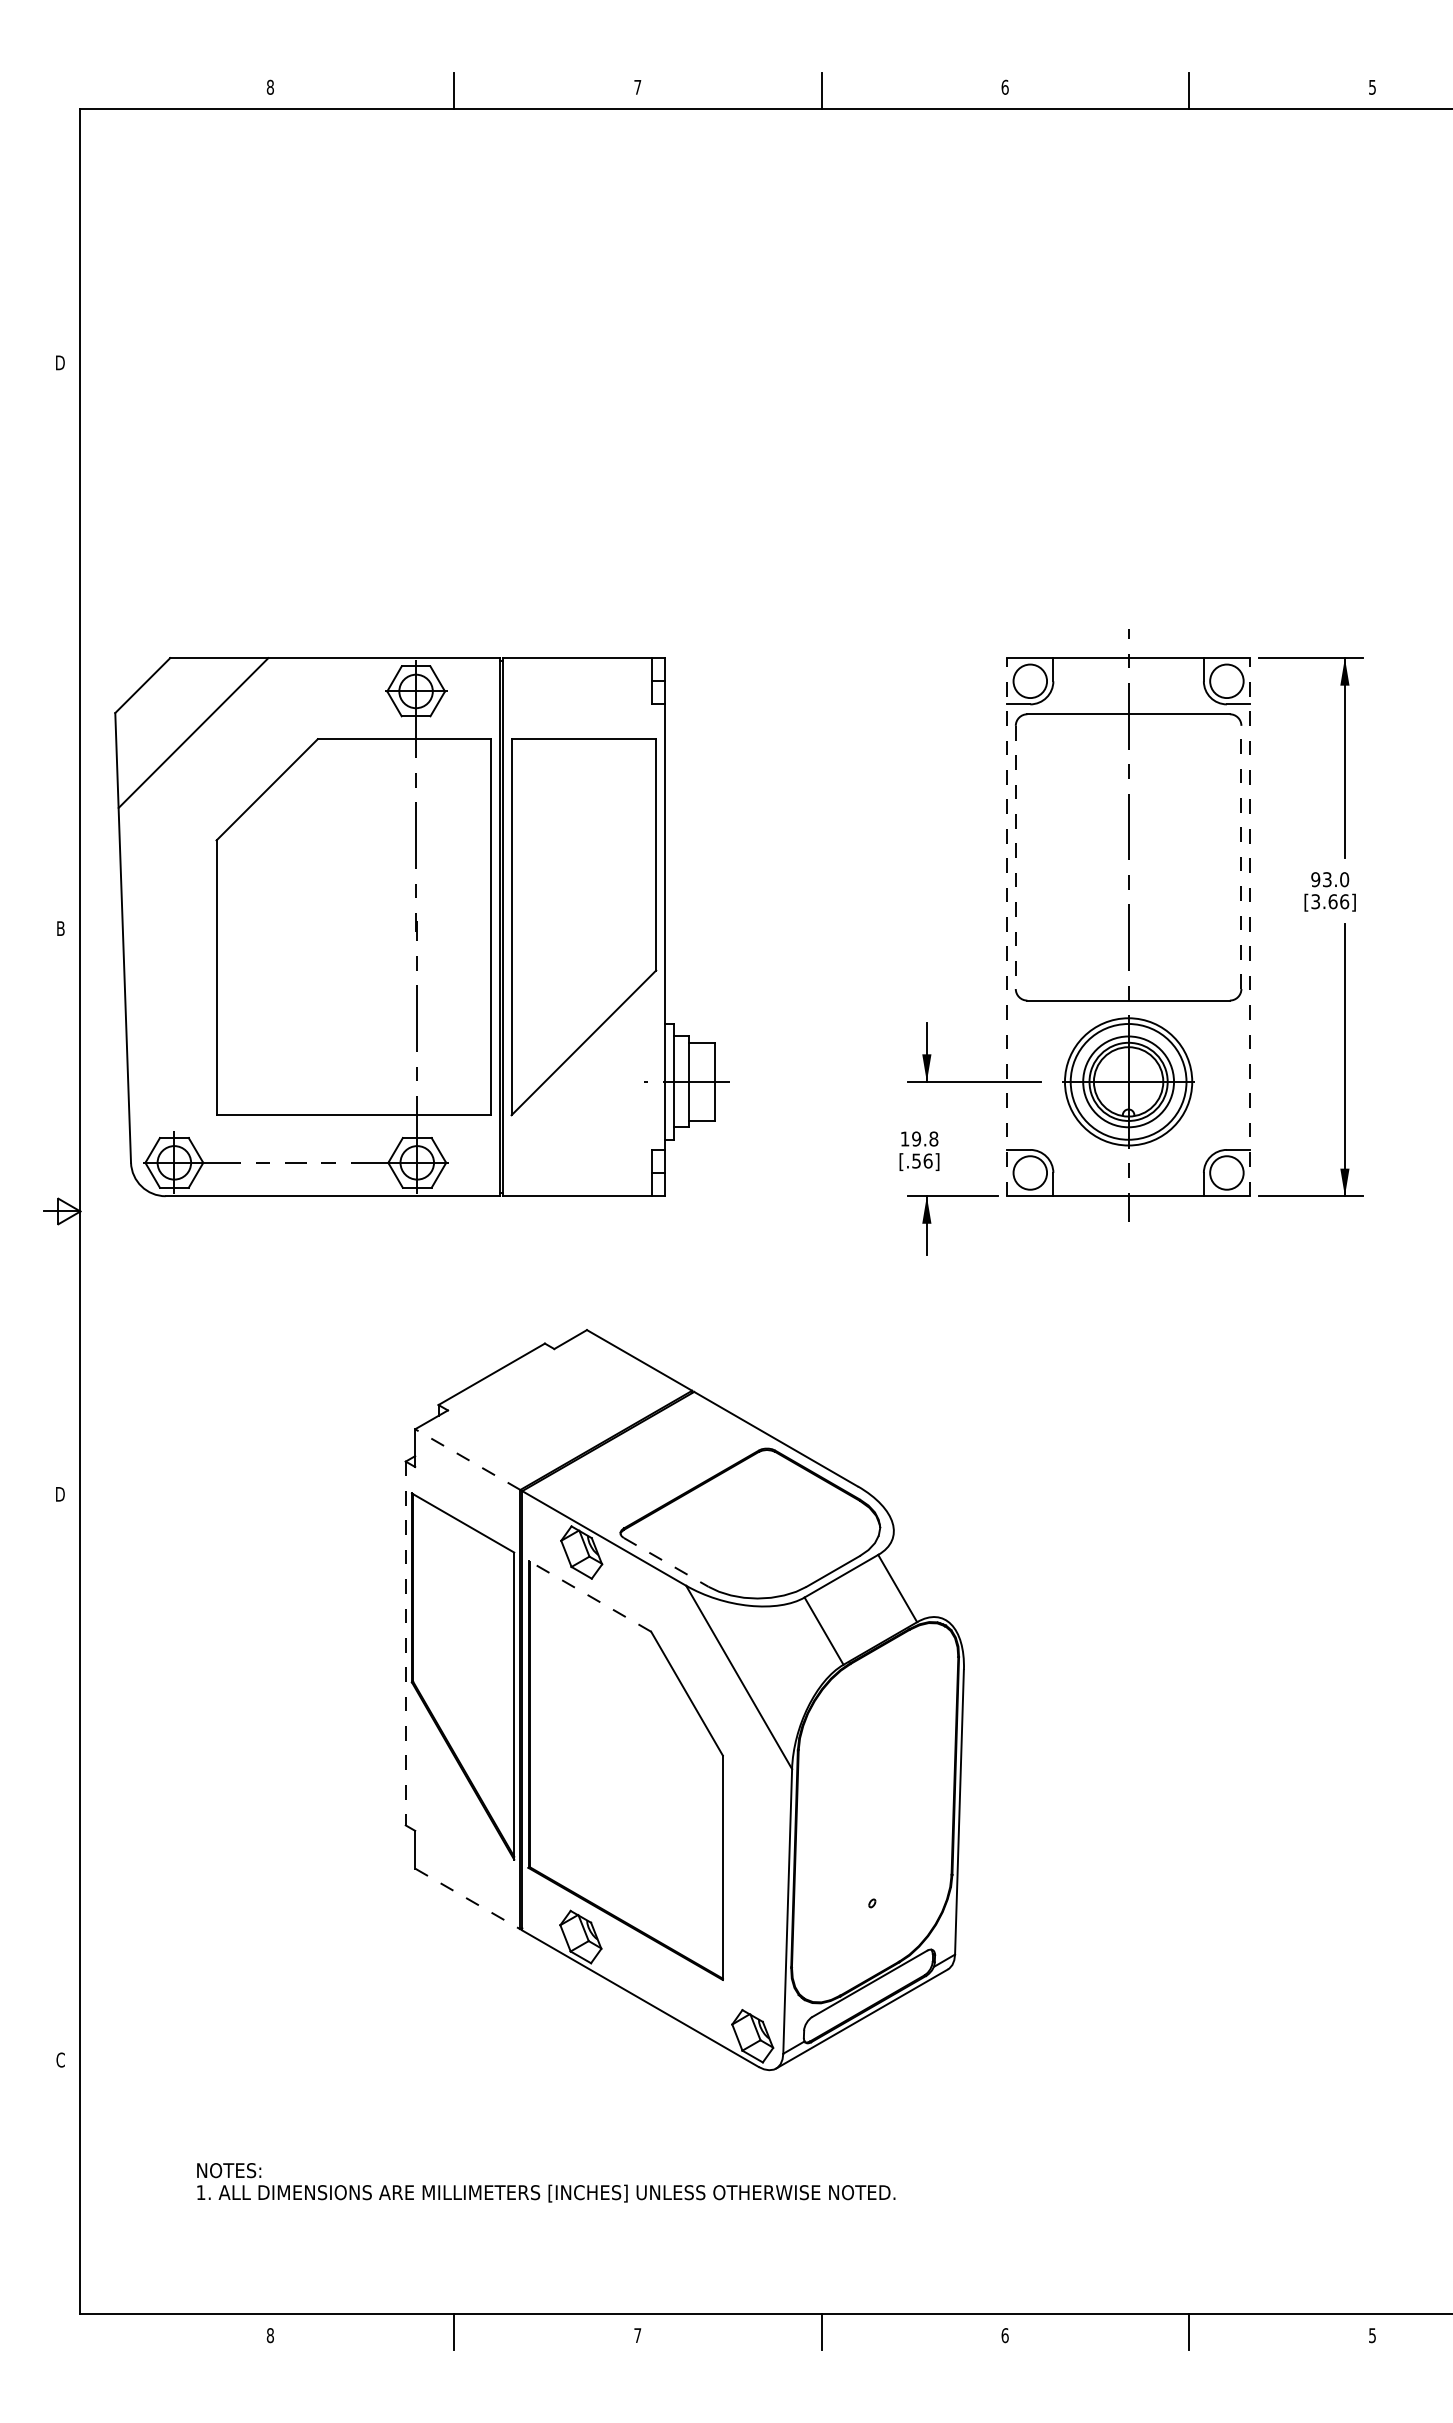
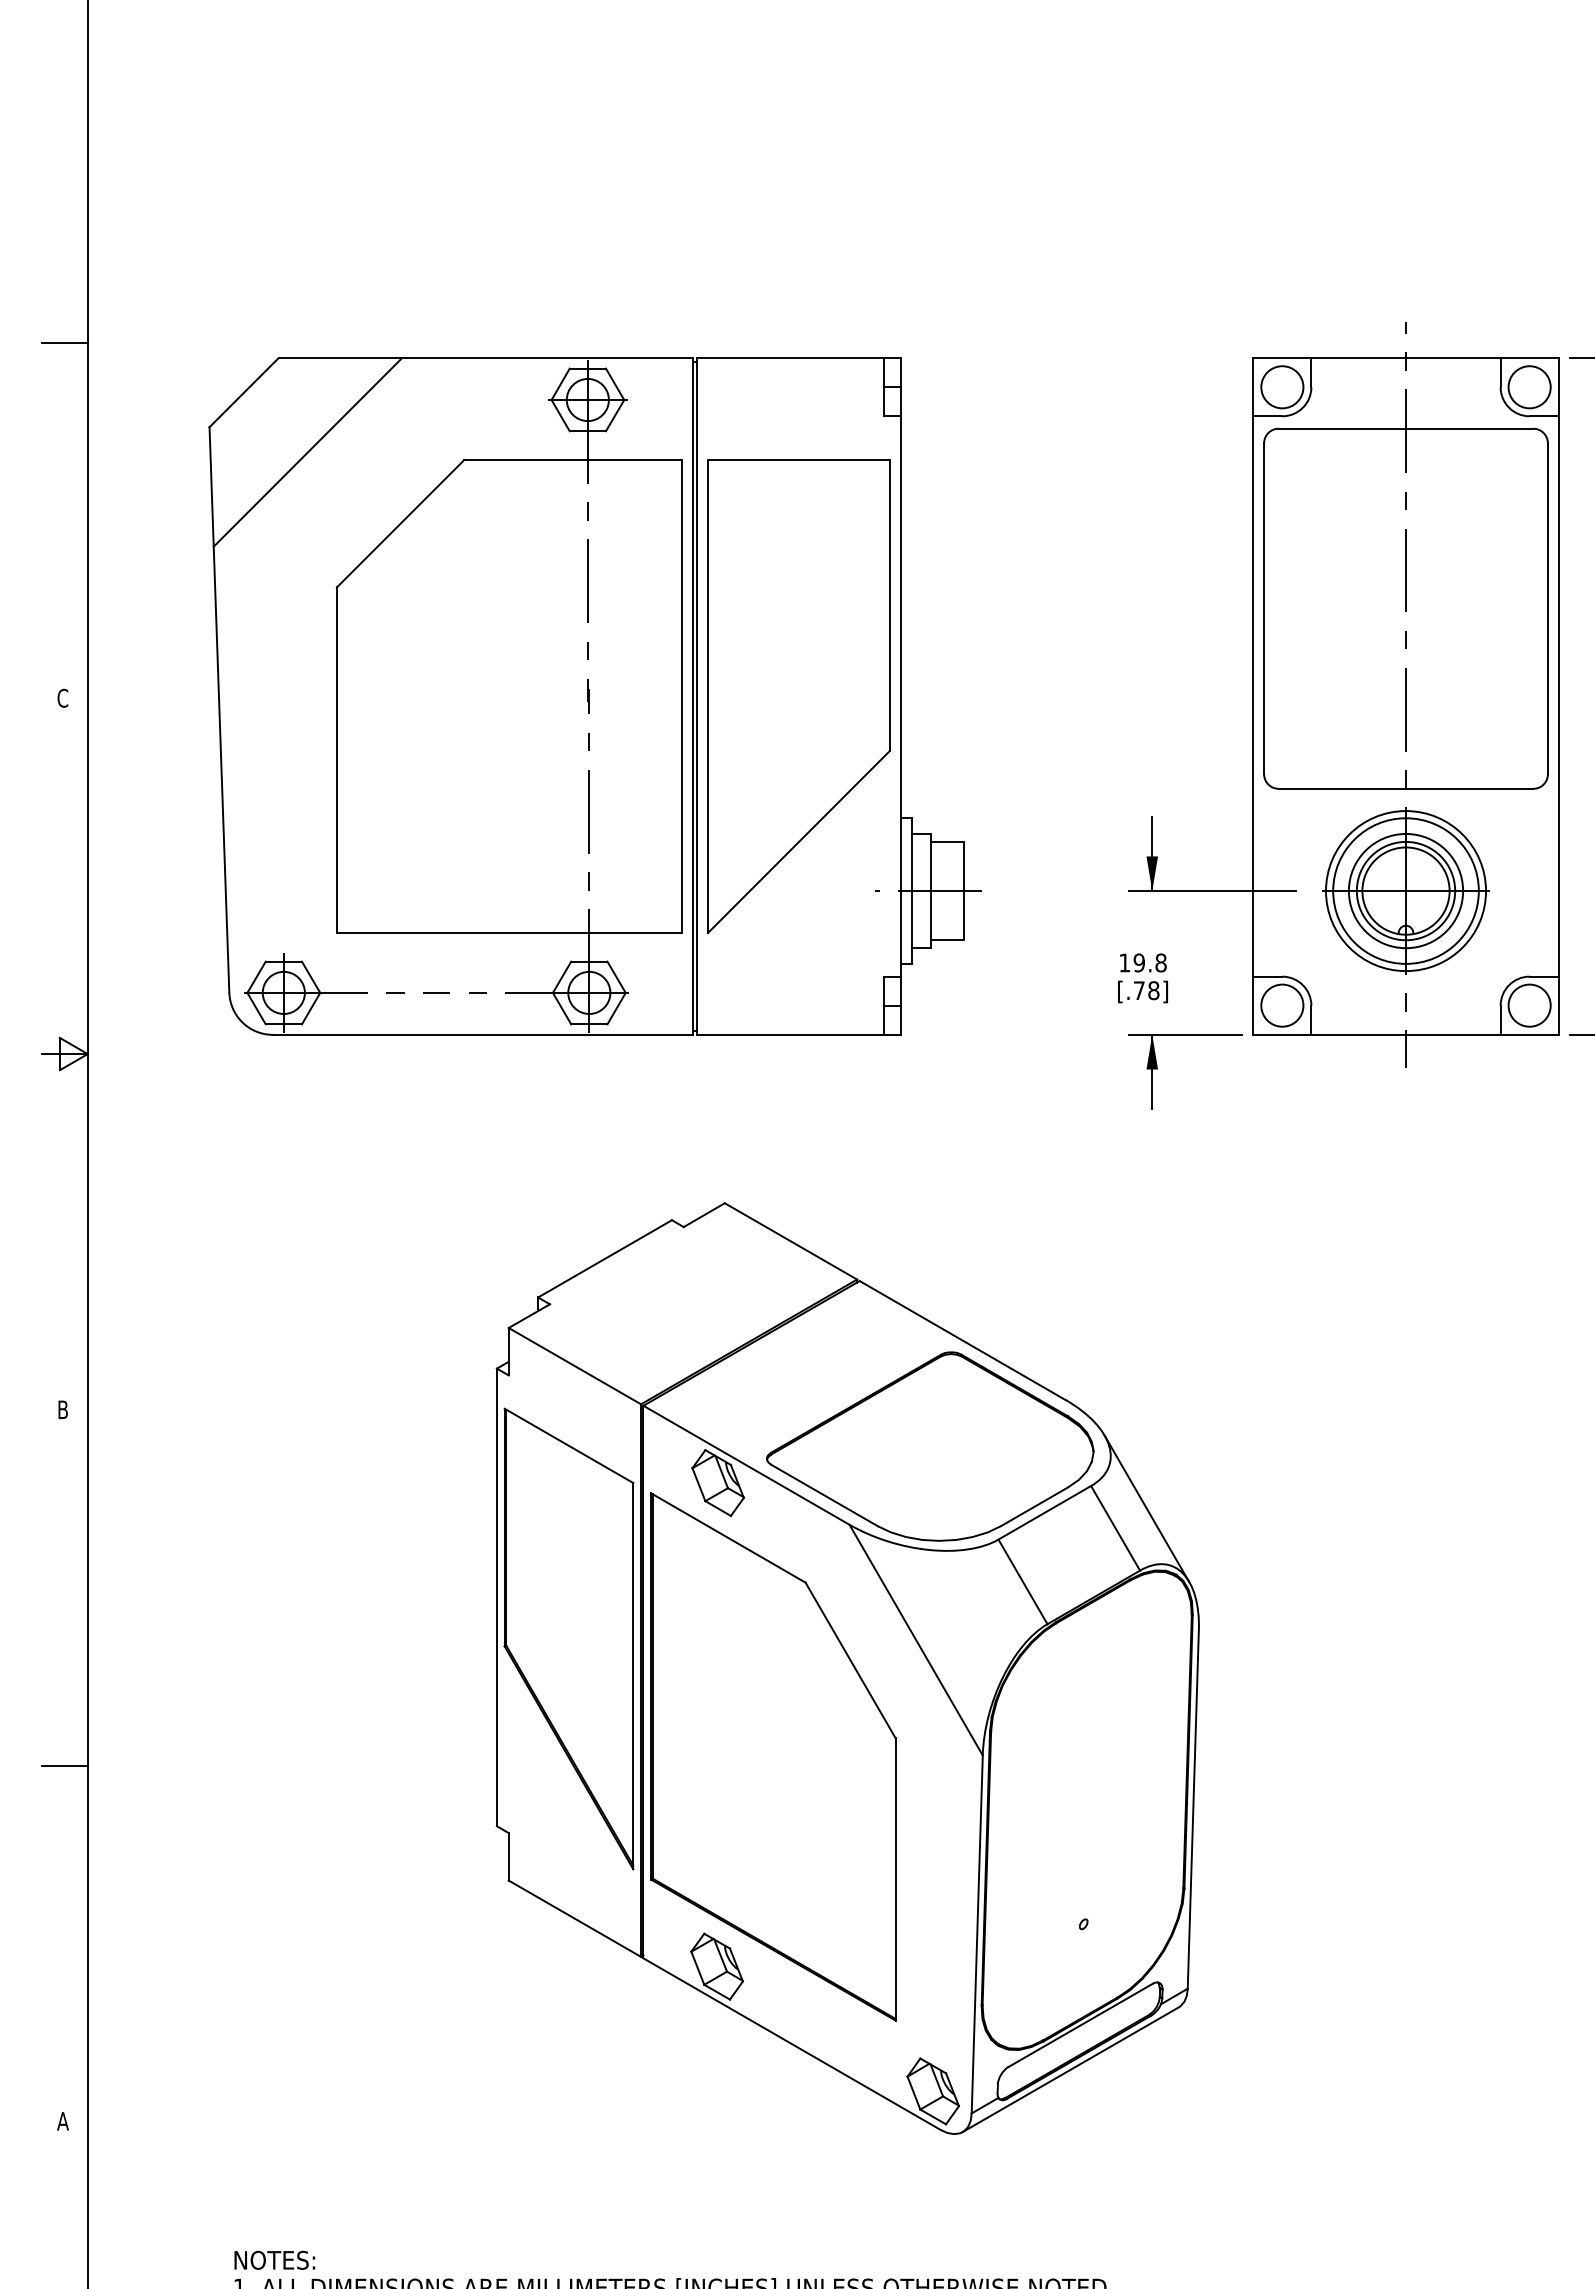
line: (61, 645) -> (63, 342), added
line: (1015, 857) -> (1263, 608), dashed -> solid
line: (1241, 857) -> (1547, 608), dashed -> solid
line: (1007, 926) -> (1253, 695), dashed -> solid
line: (1250, 926) -> (1559, 695), dashed -> solid
part: (421, 927) -> (594, 696), moved
text: (60, 928) -> (62, 698), B -> C
text: (922, 1160) -> (1146, 989), [.56] -> [.78]
line: (467, 1459) -> (574, 1366), dashed -> solid
text: (60, 1494) -> (62, 1410), D -> B
line: (666, 1562) -> (824, 1495), dashed -> solid
line: (922, 1572) -> (1146, 1508), added
line: (589, 1596) -> (727, 1538), dashed -> solid
line: (405, 1643) -> (496, 1597), dashed -> solid
line: (61, 1777) -> (63, 1765), added
line: (467, 1898) -> (574, 1918), dashed -> solid
text: (60, 2059) -> (62, 2120), C -> A

